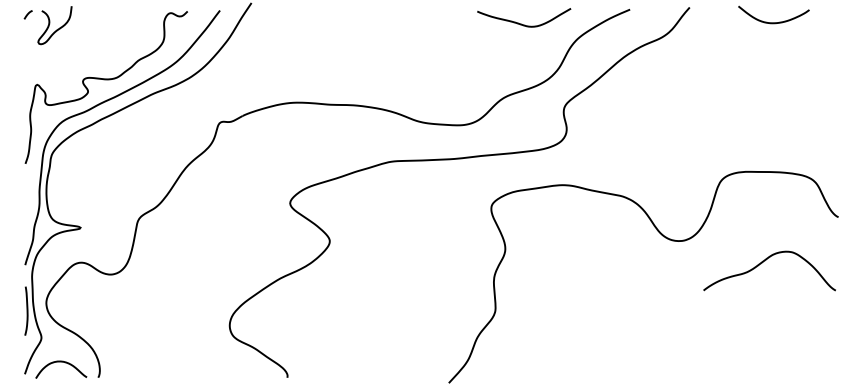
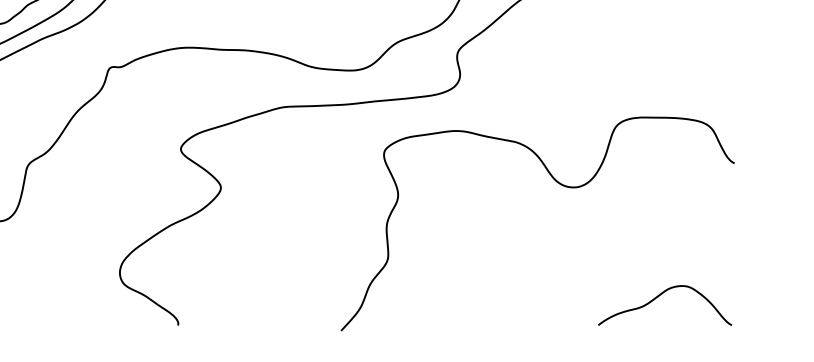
curve: (762, 263) -> (657, 297), moved

